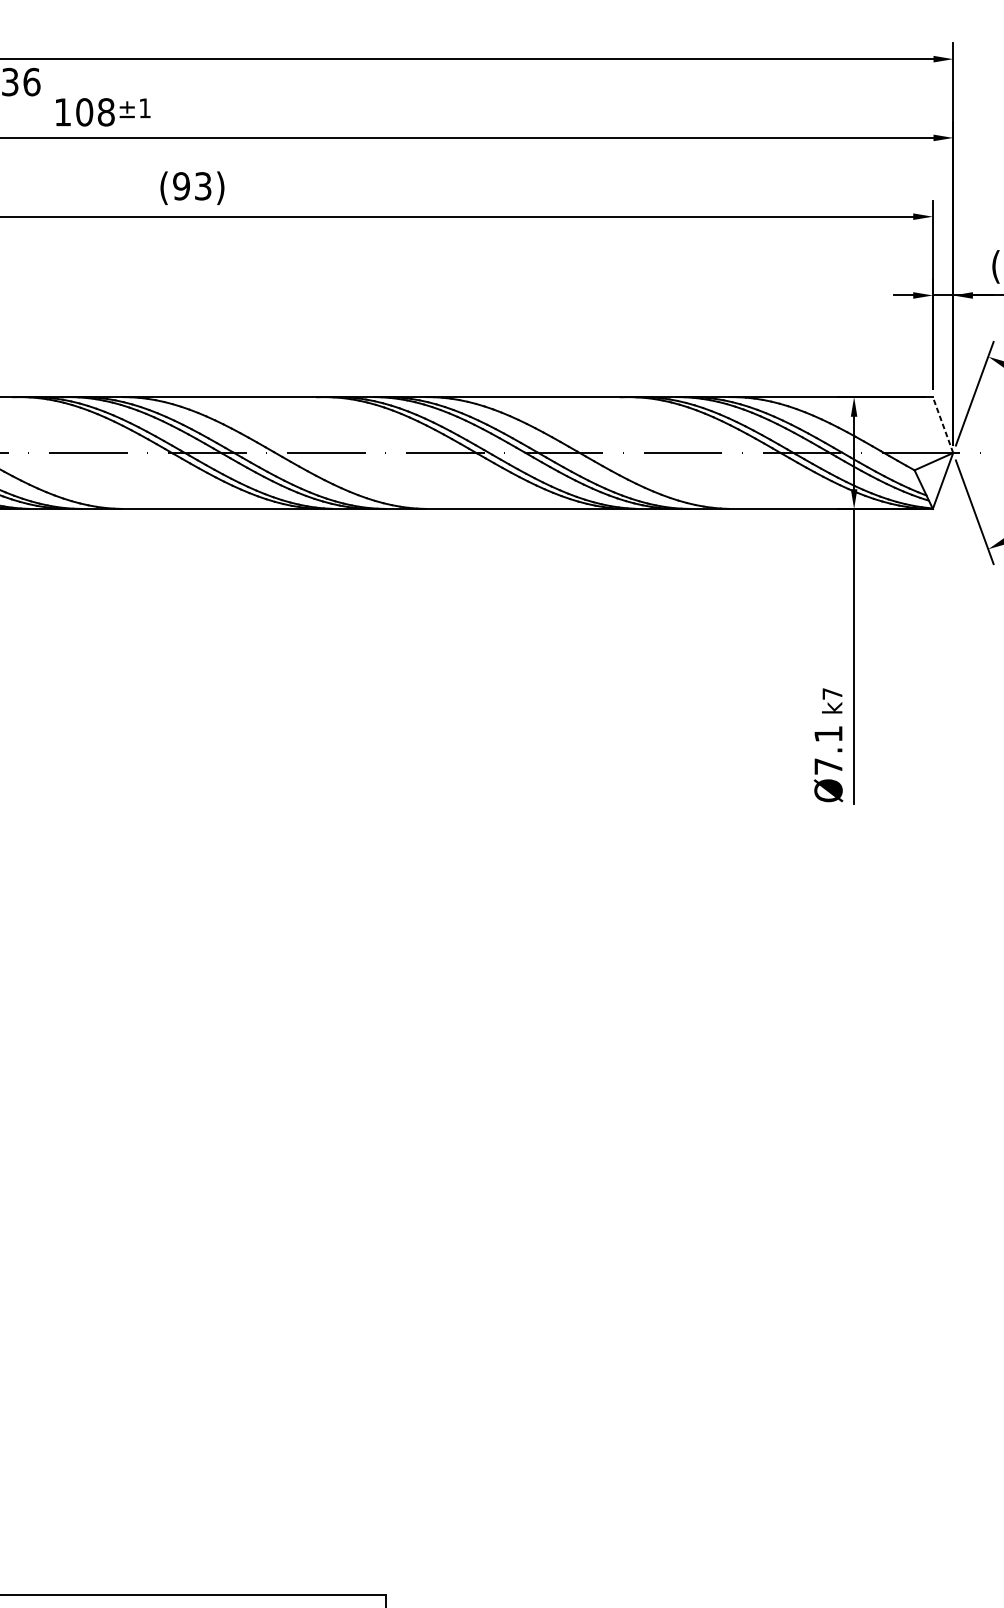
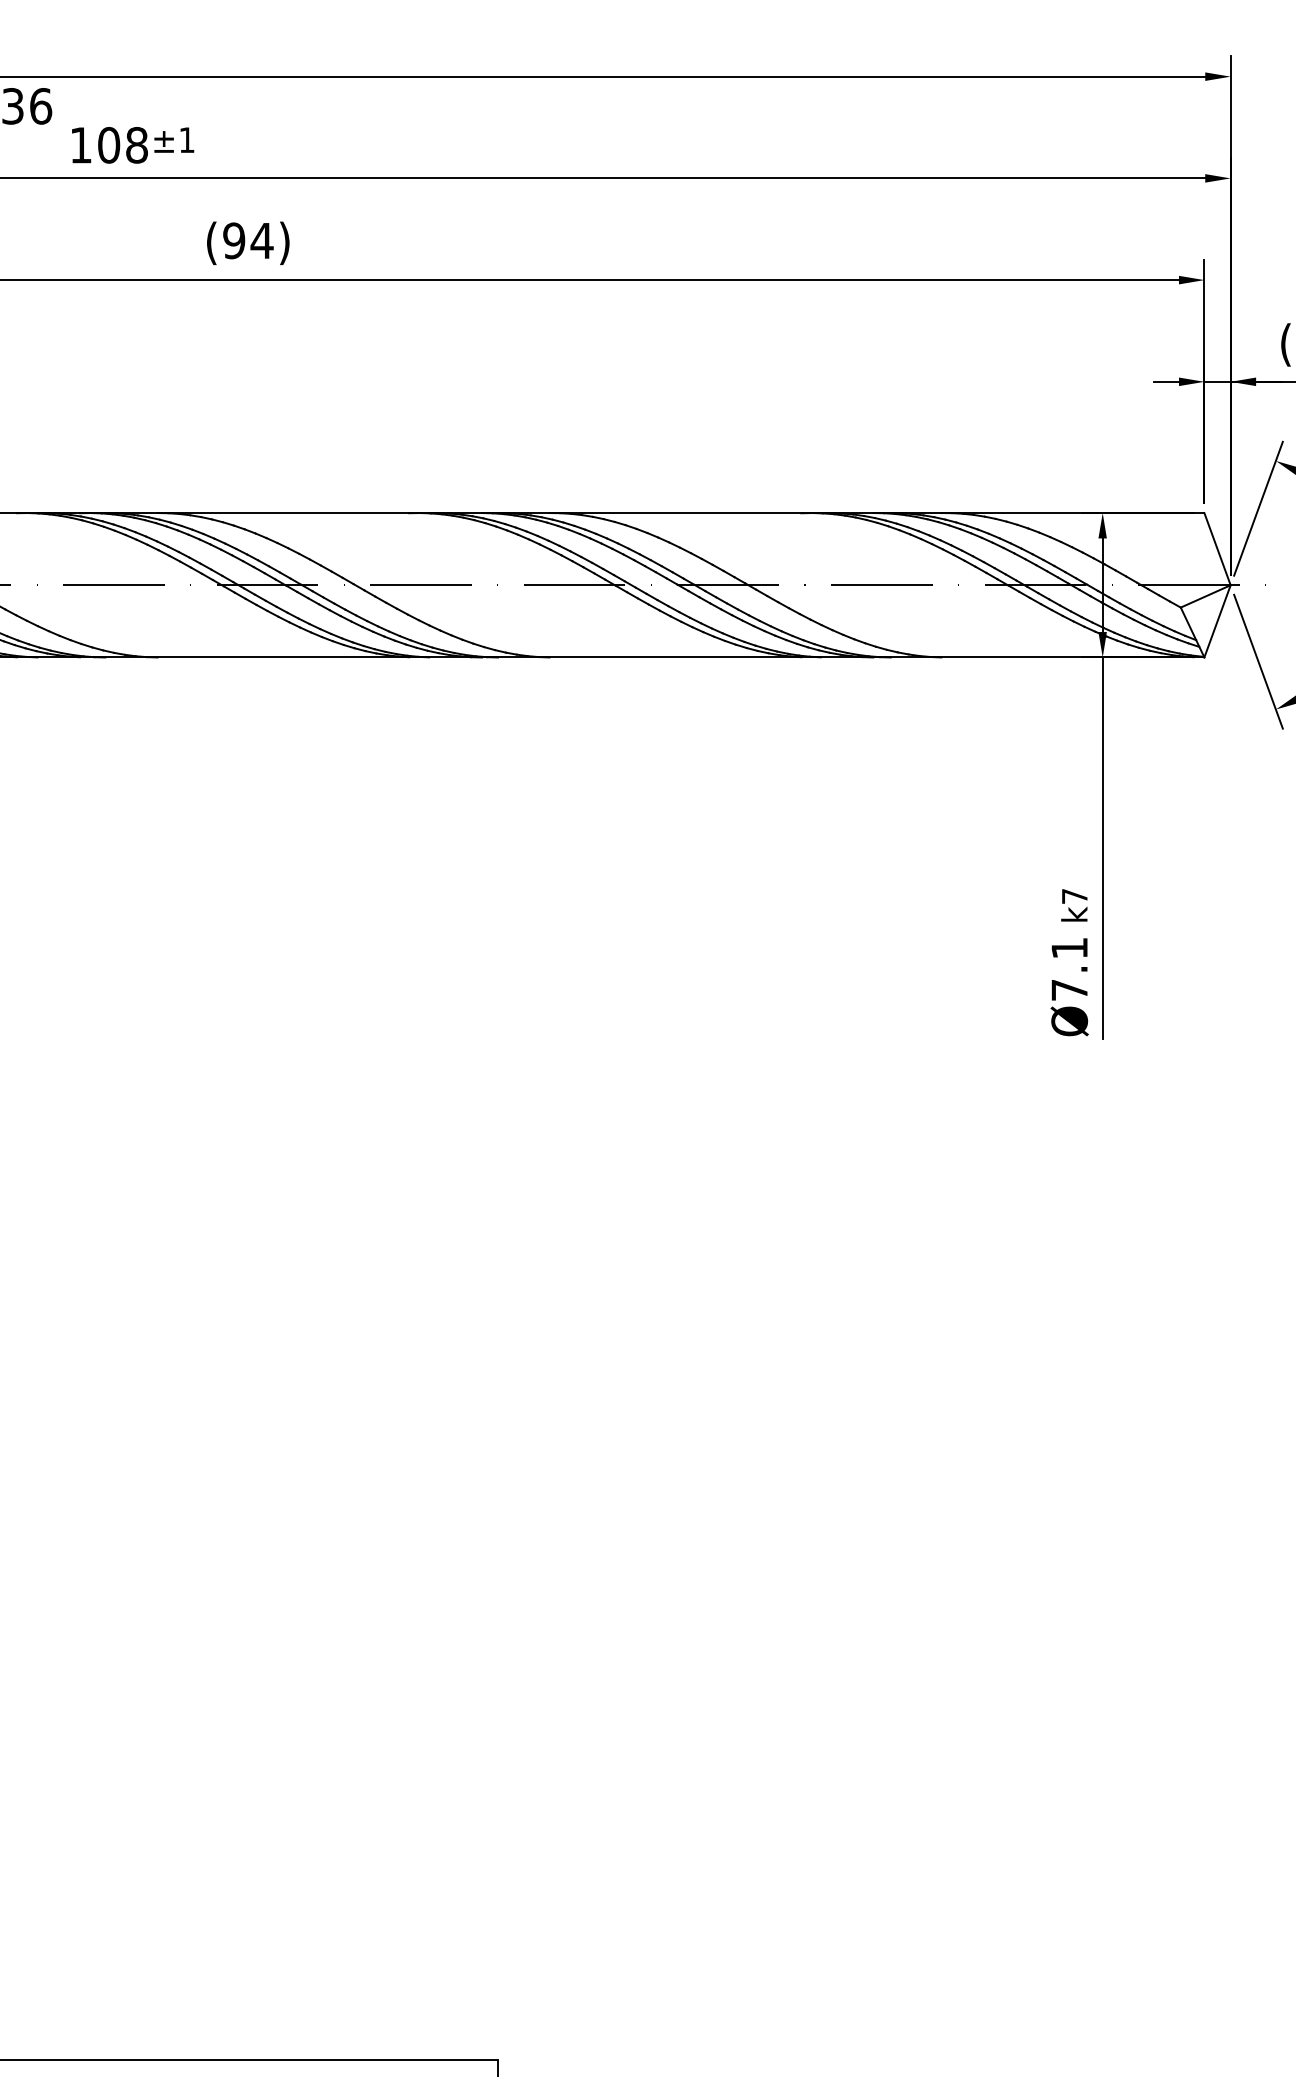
text: (202, 186) -> (261, 240), (93) -> (94)
line: (943, 424) -> (1217, 548), dashed -> solid

